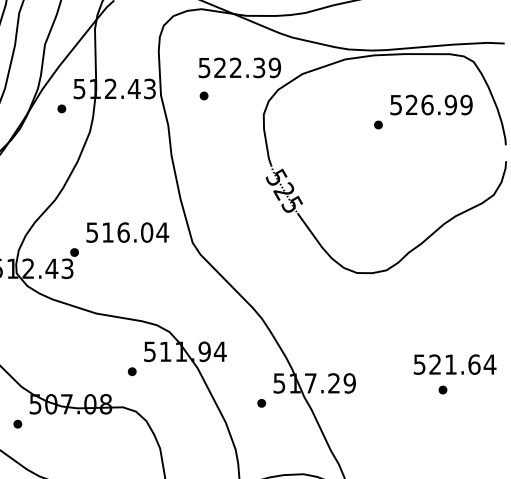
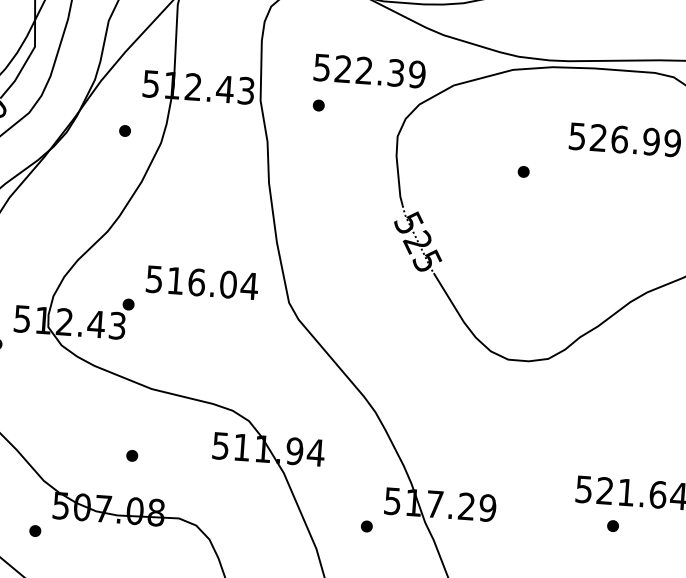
part: (61, 108) -> (124, 130), moved
part: (378, 124) -> (523, 171), moved
part: (131, 371) -> (131, 455), moved

